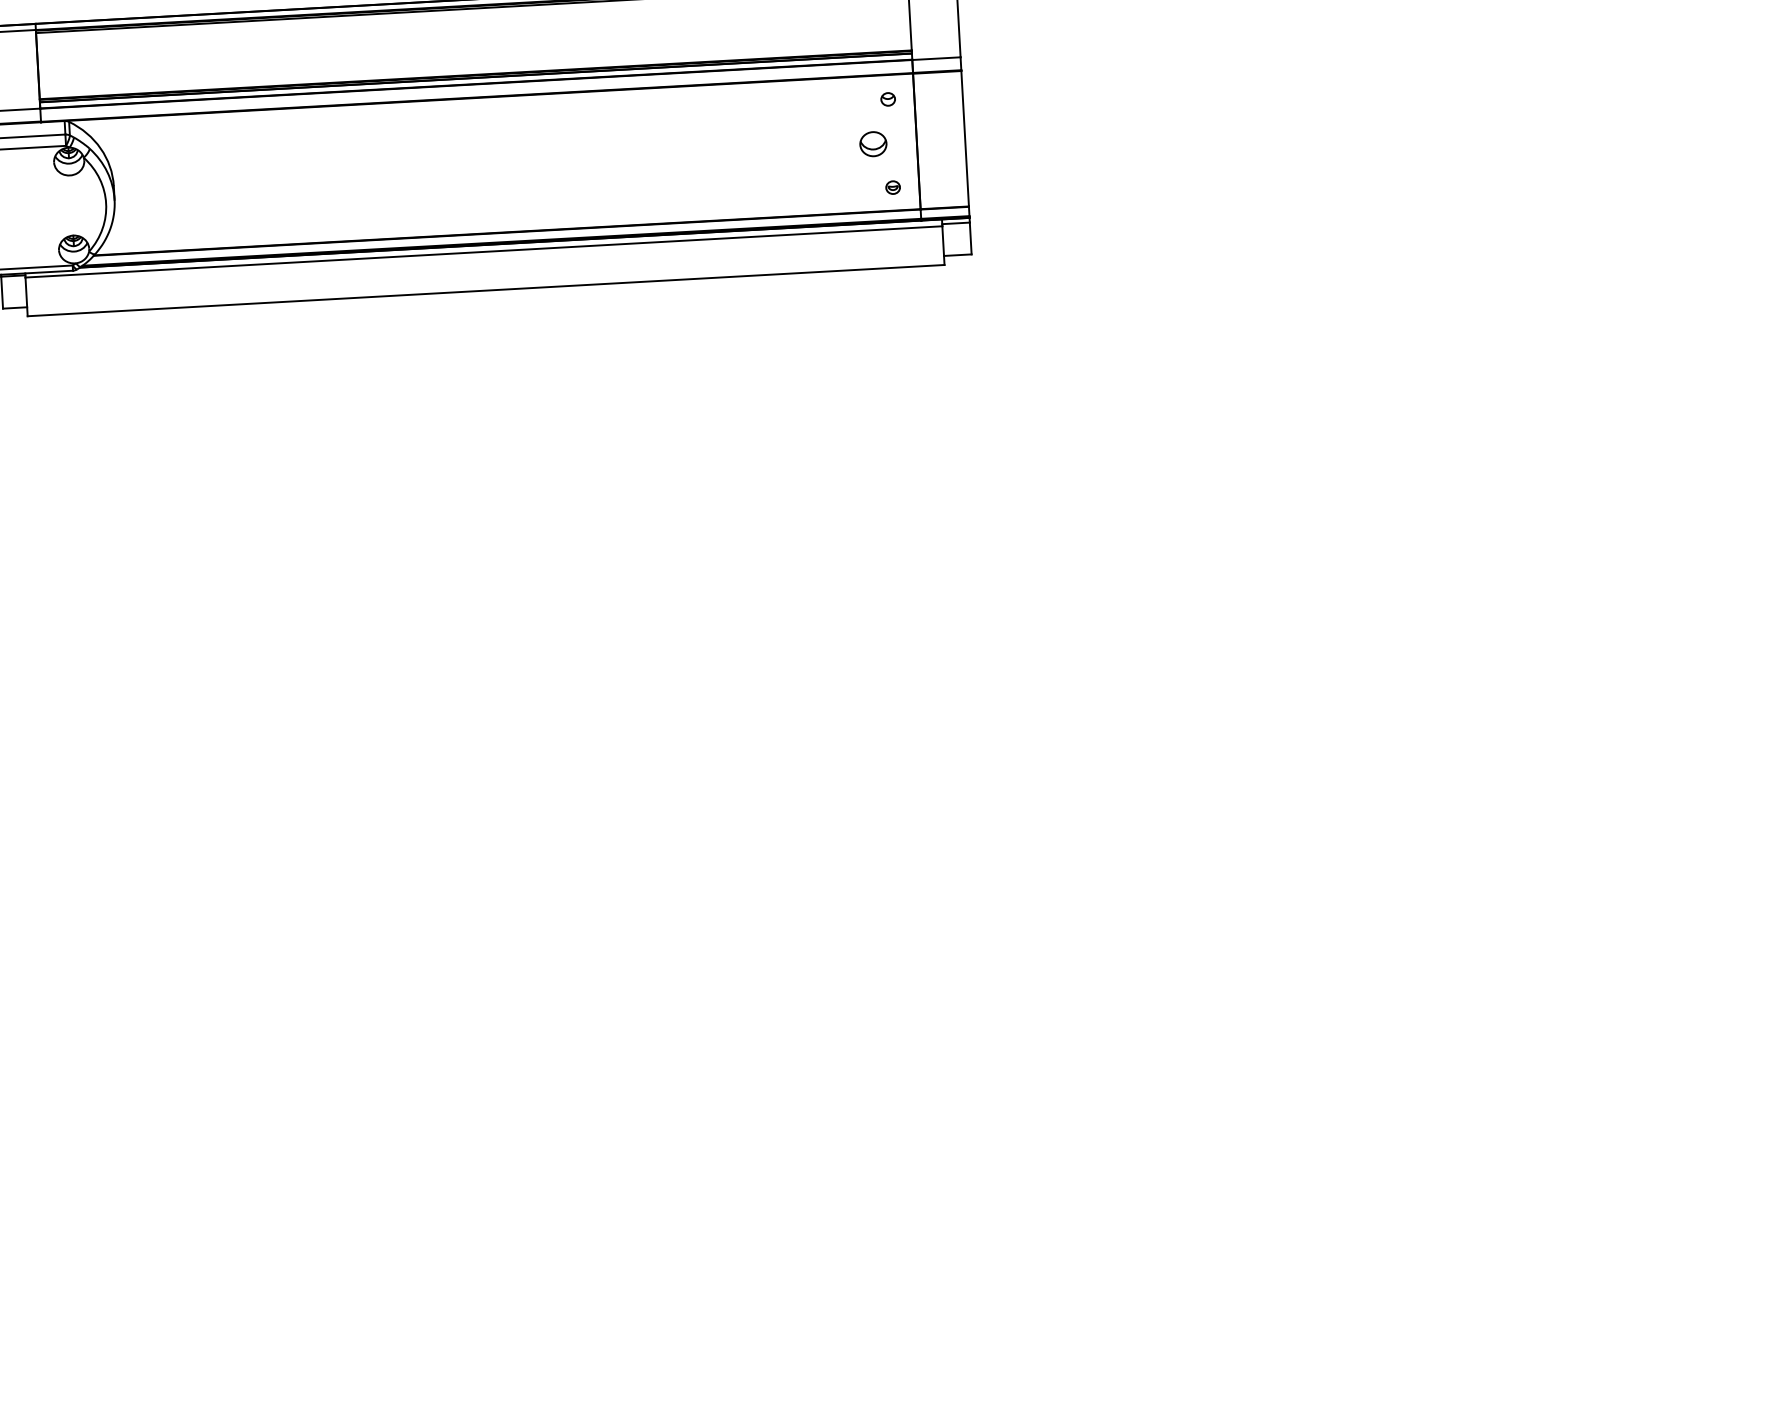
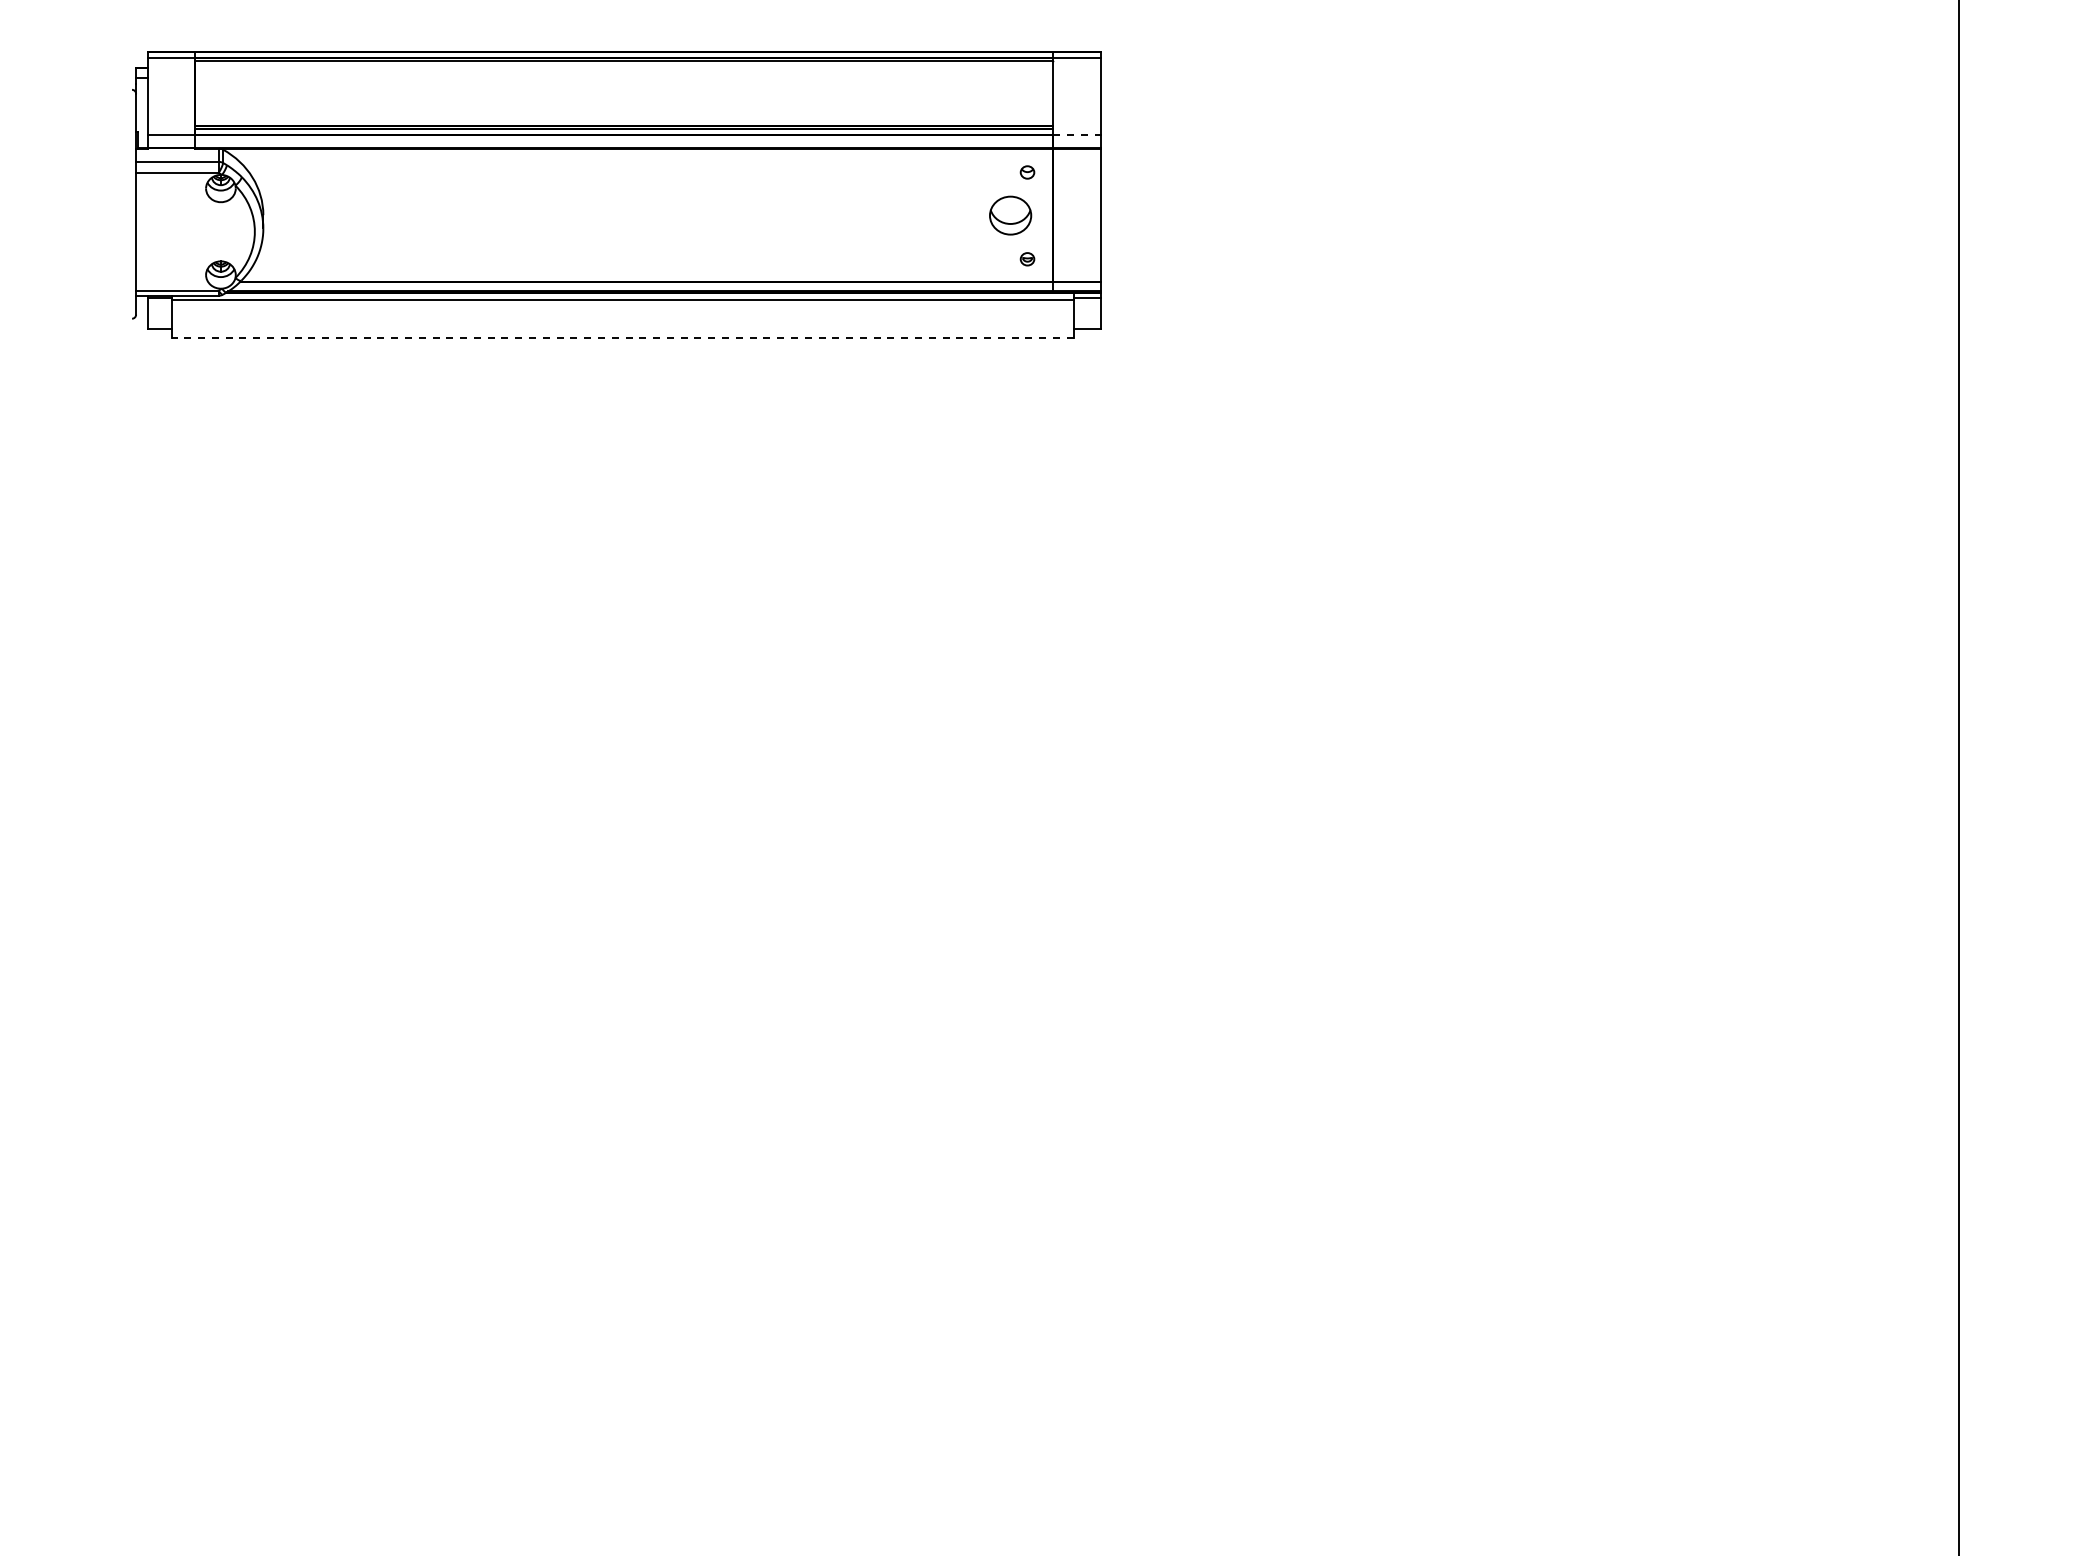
line: (936, 58) -> (1077, 135), solid -> dashed
part: (873, 144) -> (1010, 215), size x1.6
line: (485, 290) -> (622, 337), solid -> dashed

